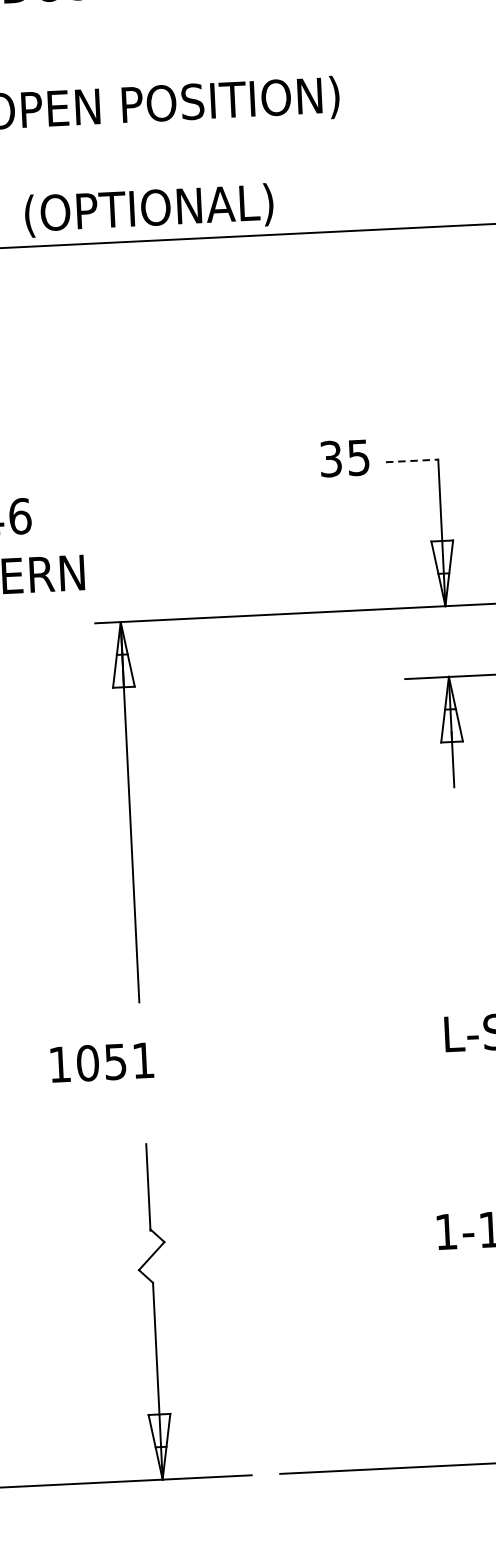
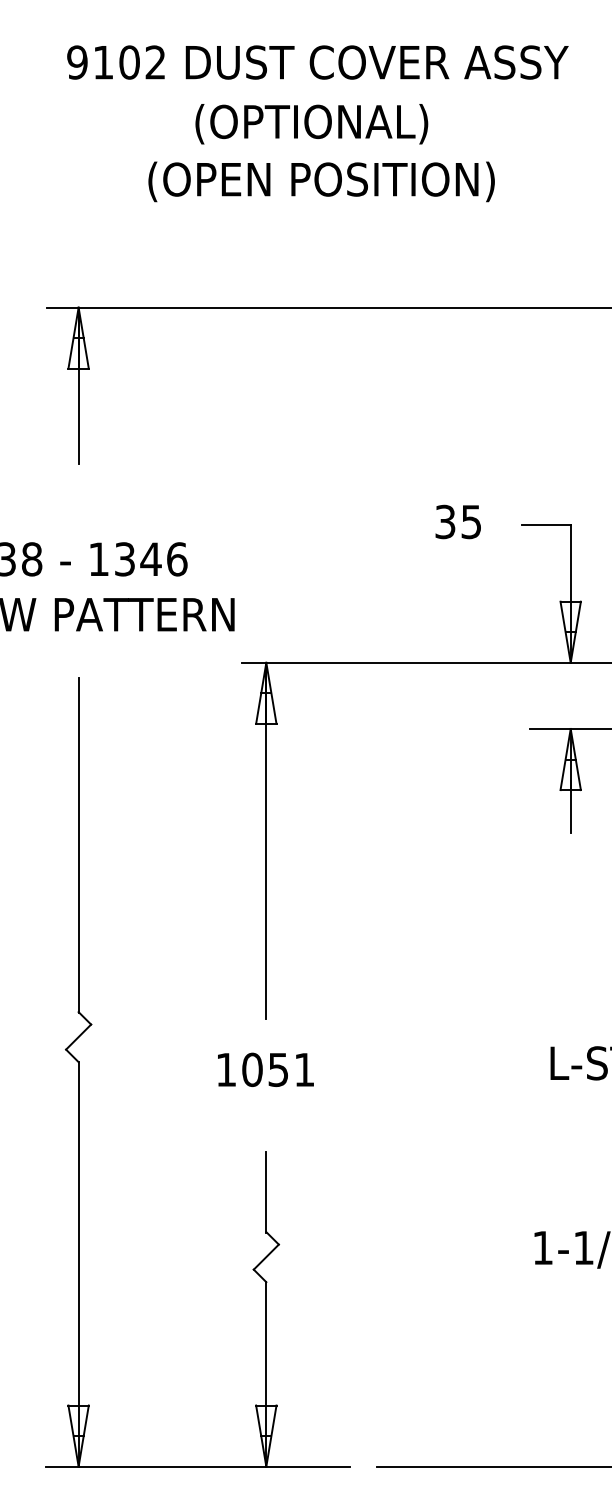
text: (148, 210) -> (311, 124), moved
text: (343, 457) -> (457, 521), moved
line: (412, 460) -> (546, 525), dashed -> solid
text: (101, 1062) -> (265, 1069), moved

